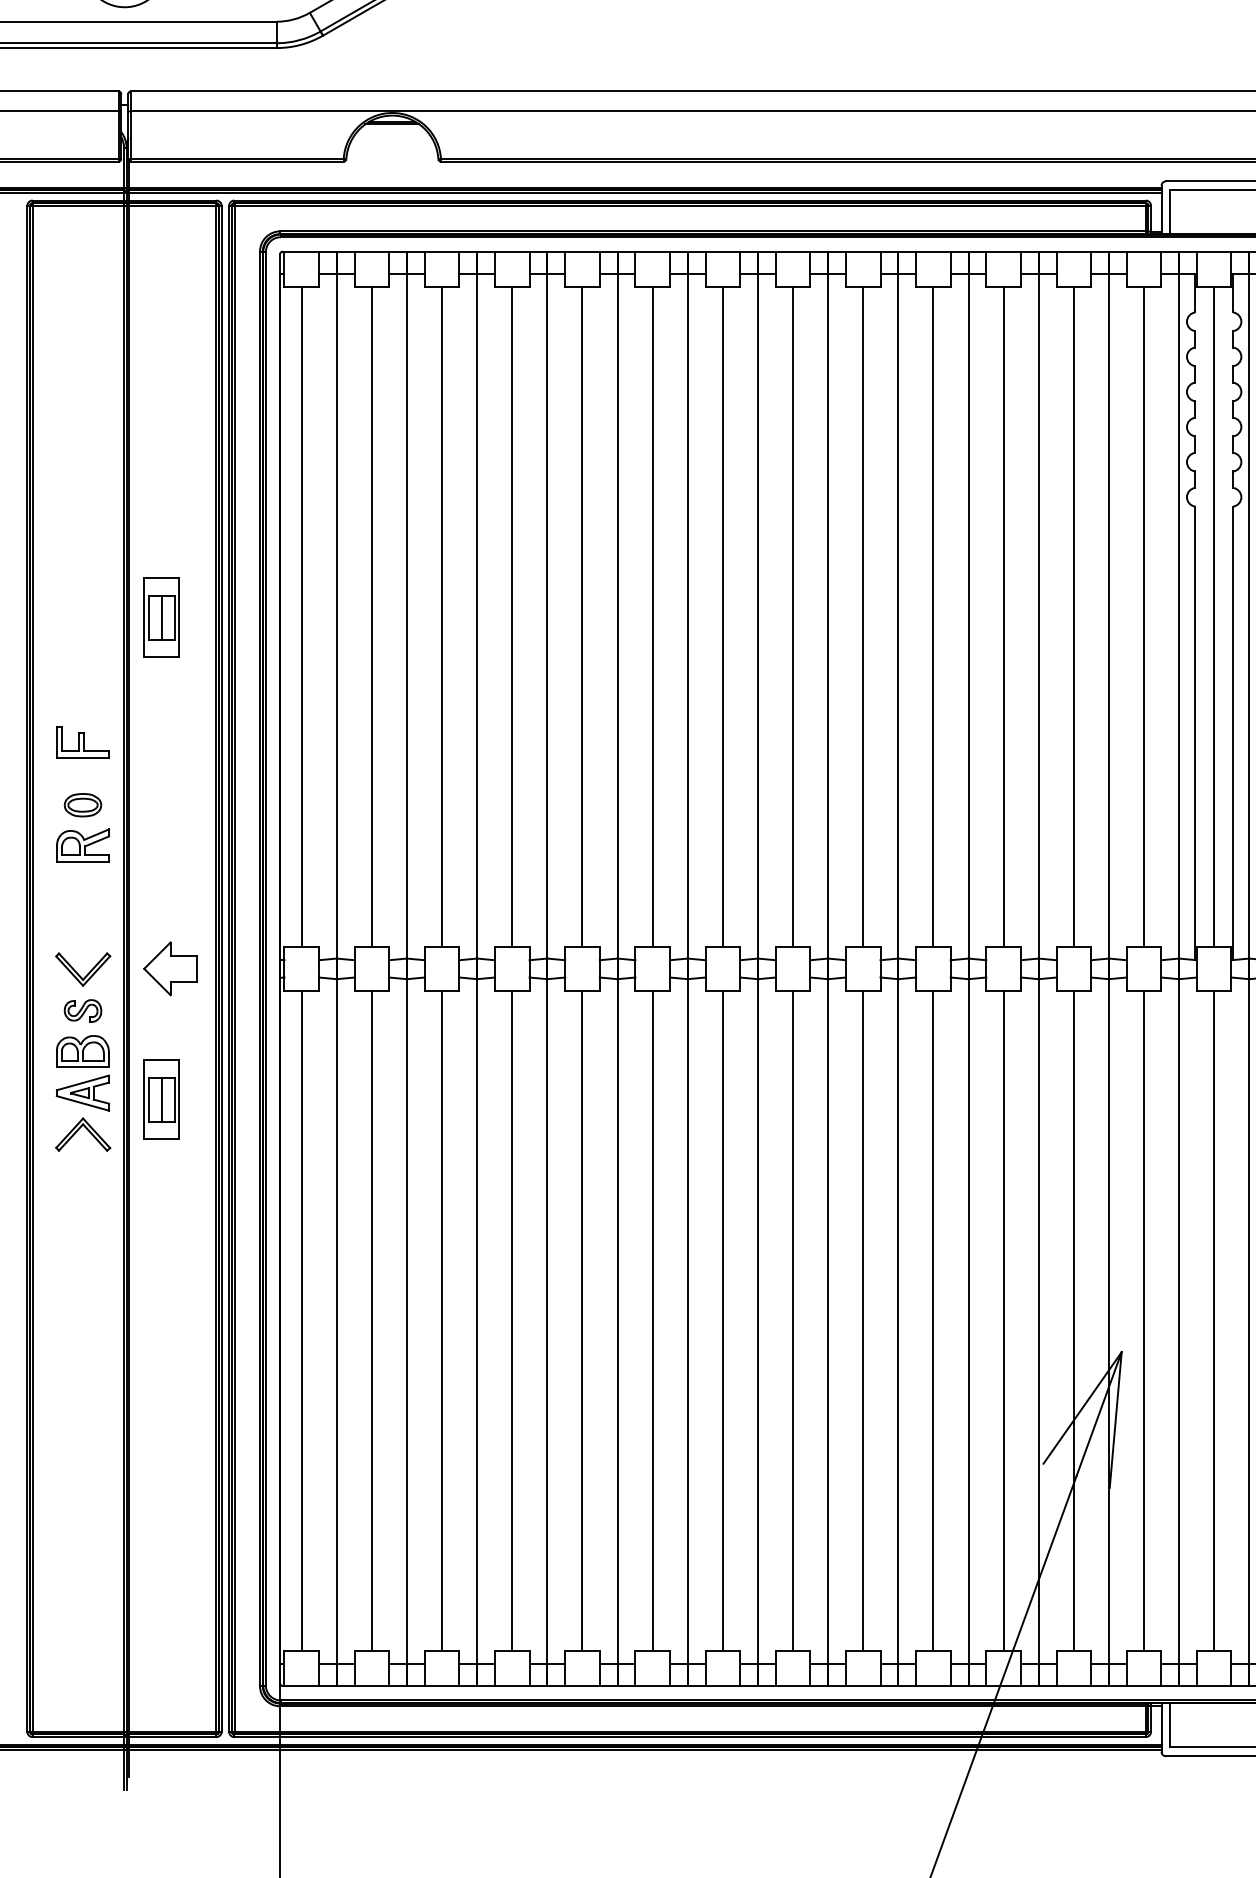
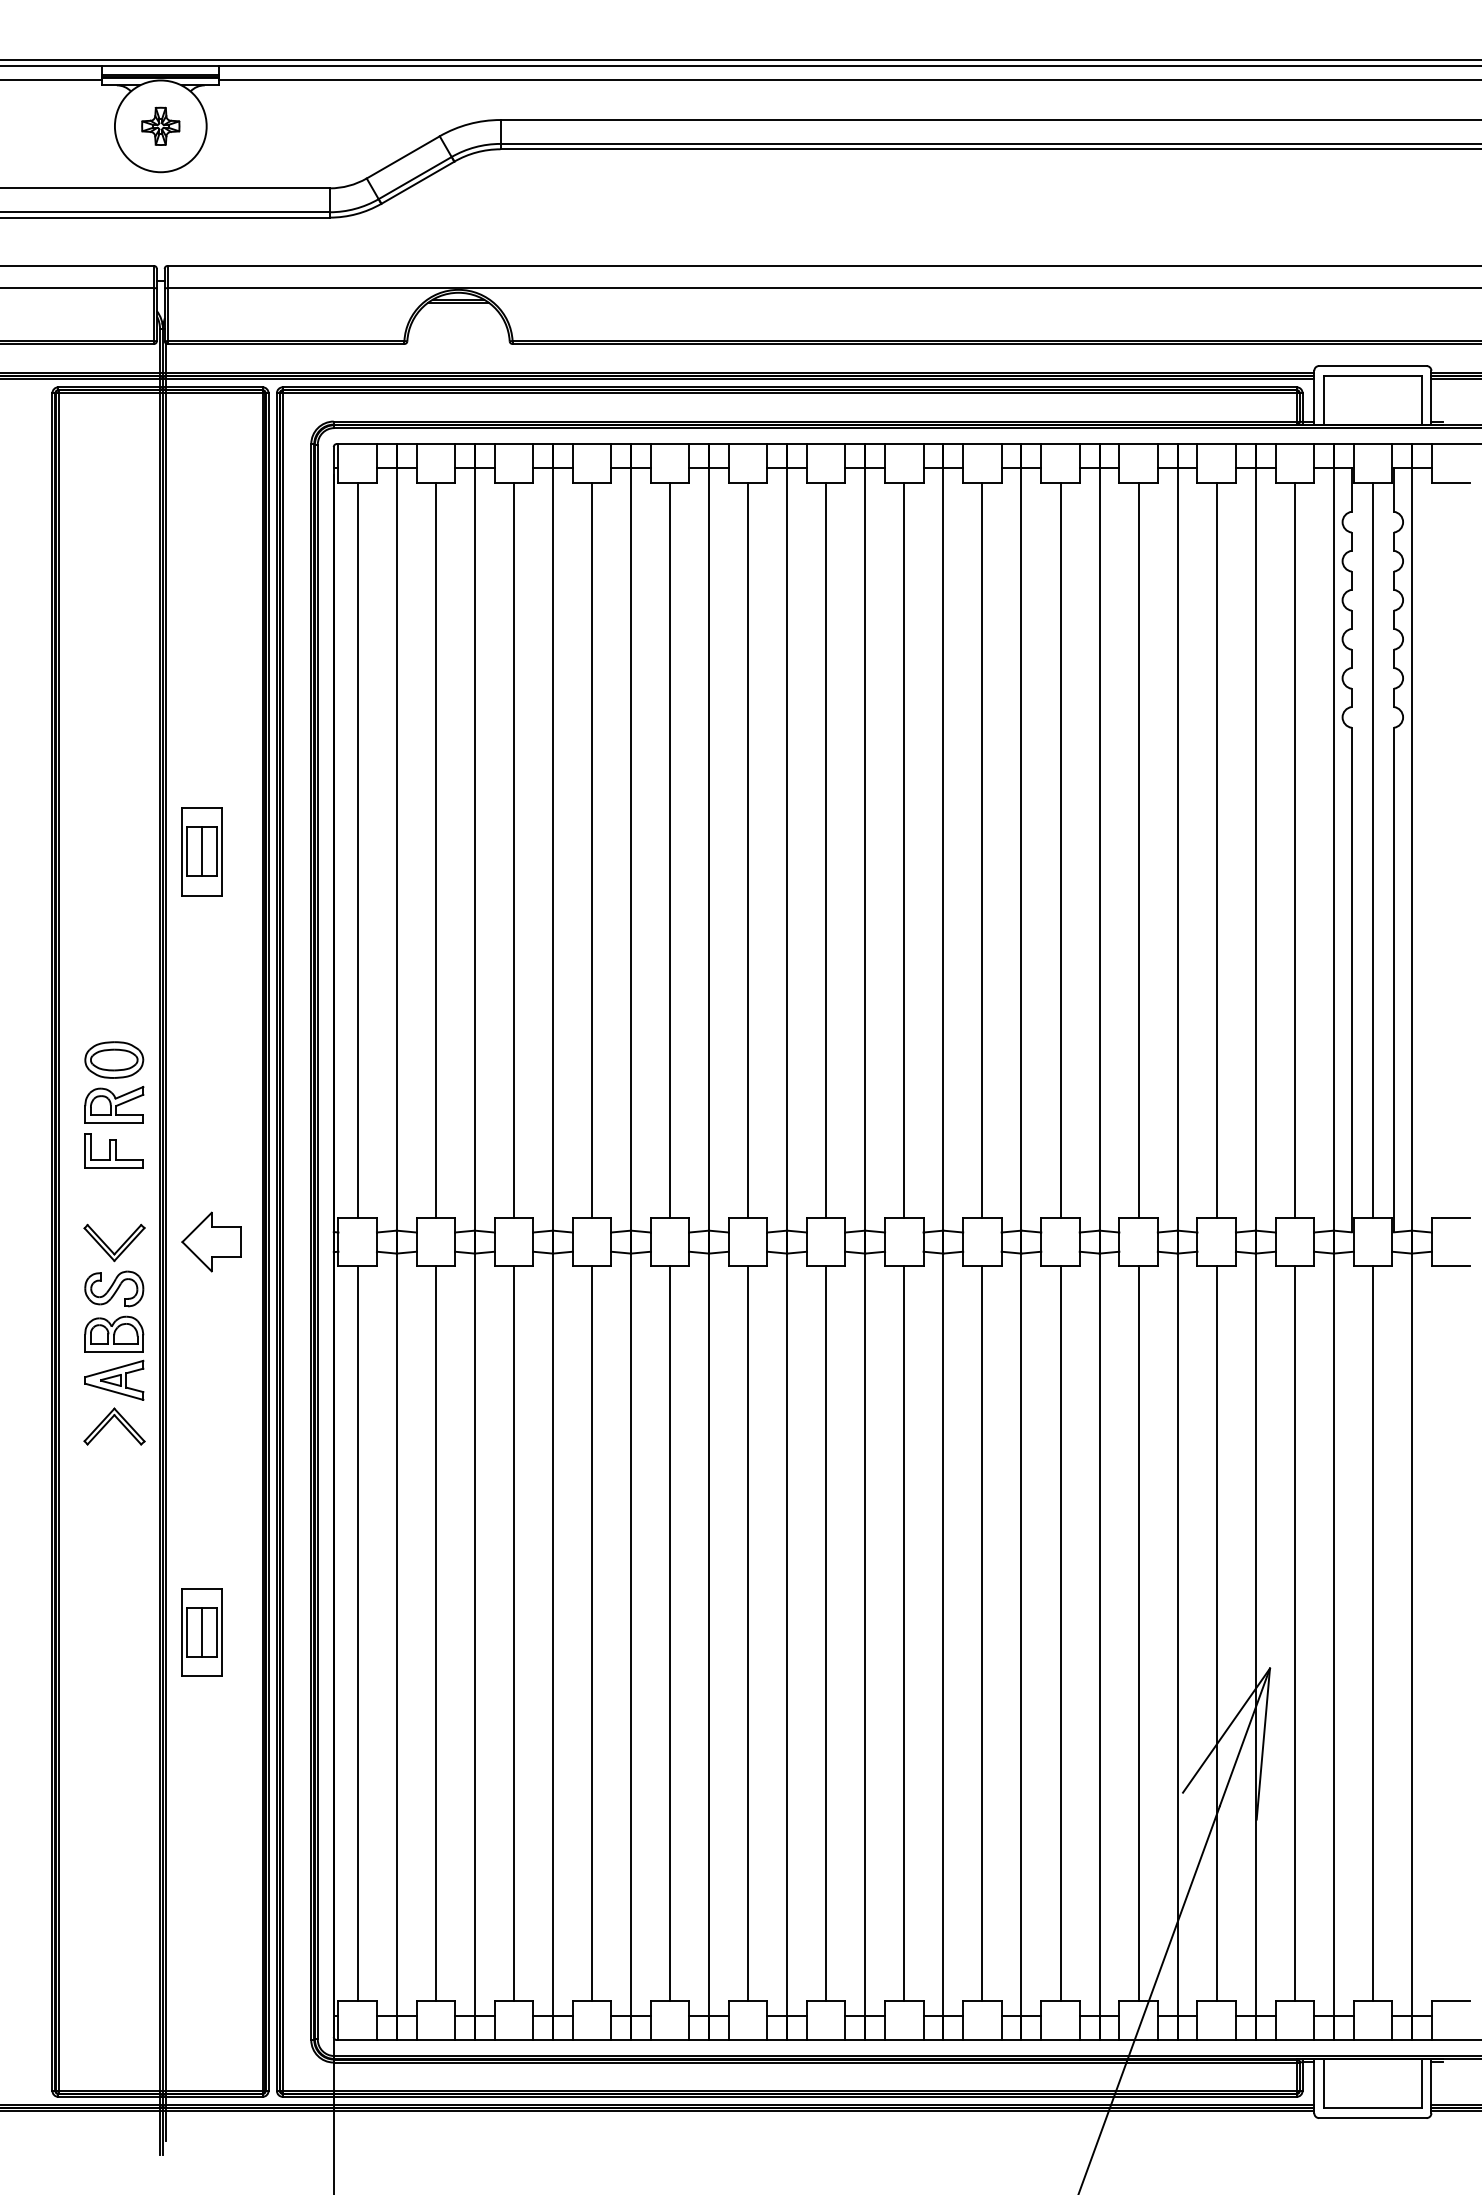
part: (82, 741) -> (113, 1150), moved
part: (83, 804) -> (114, 1059), size x1.43
part: (83, 1010) -> (114, 1288), size x1.43
part: (161, 1099) -> (201, 1632), moved

